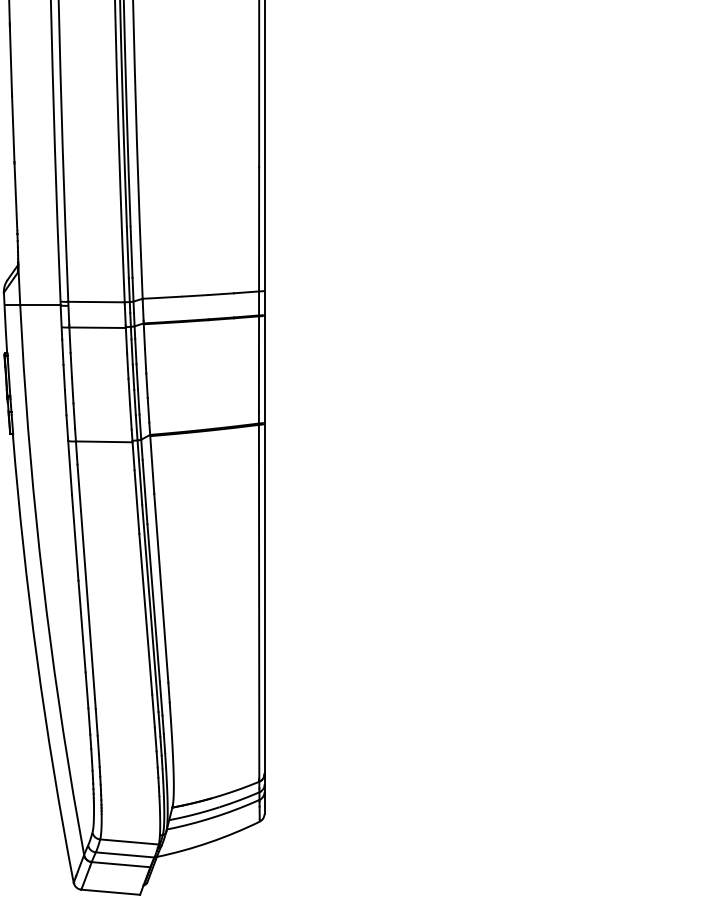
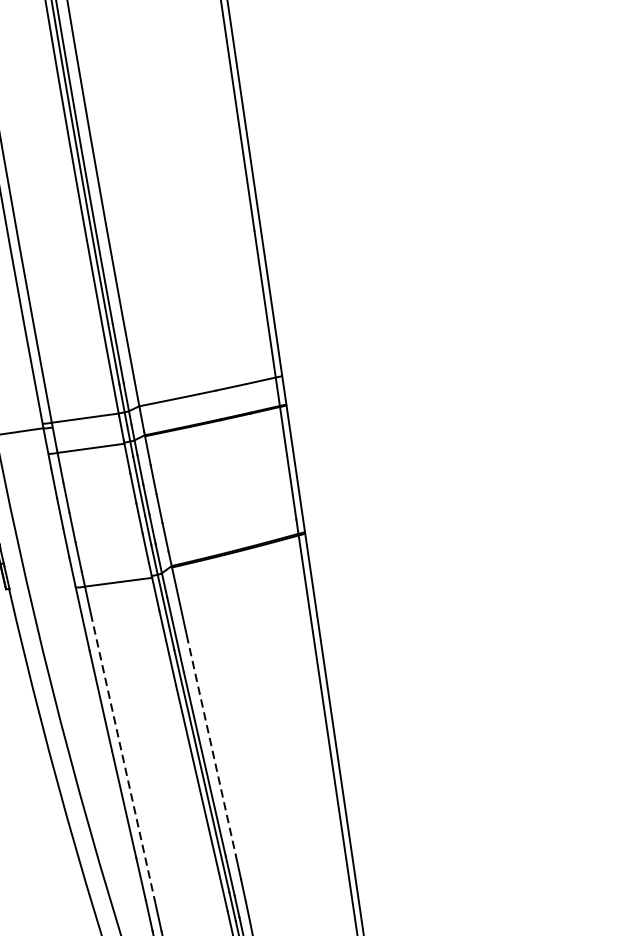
line: (86, 586) -> (122, 756), solid -> dashed
line: (161, 588) -> (211, 745), solid -> dashed

